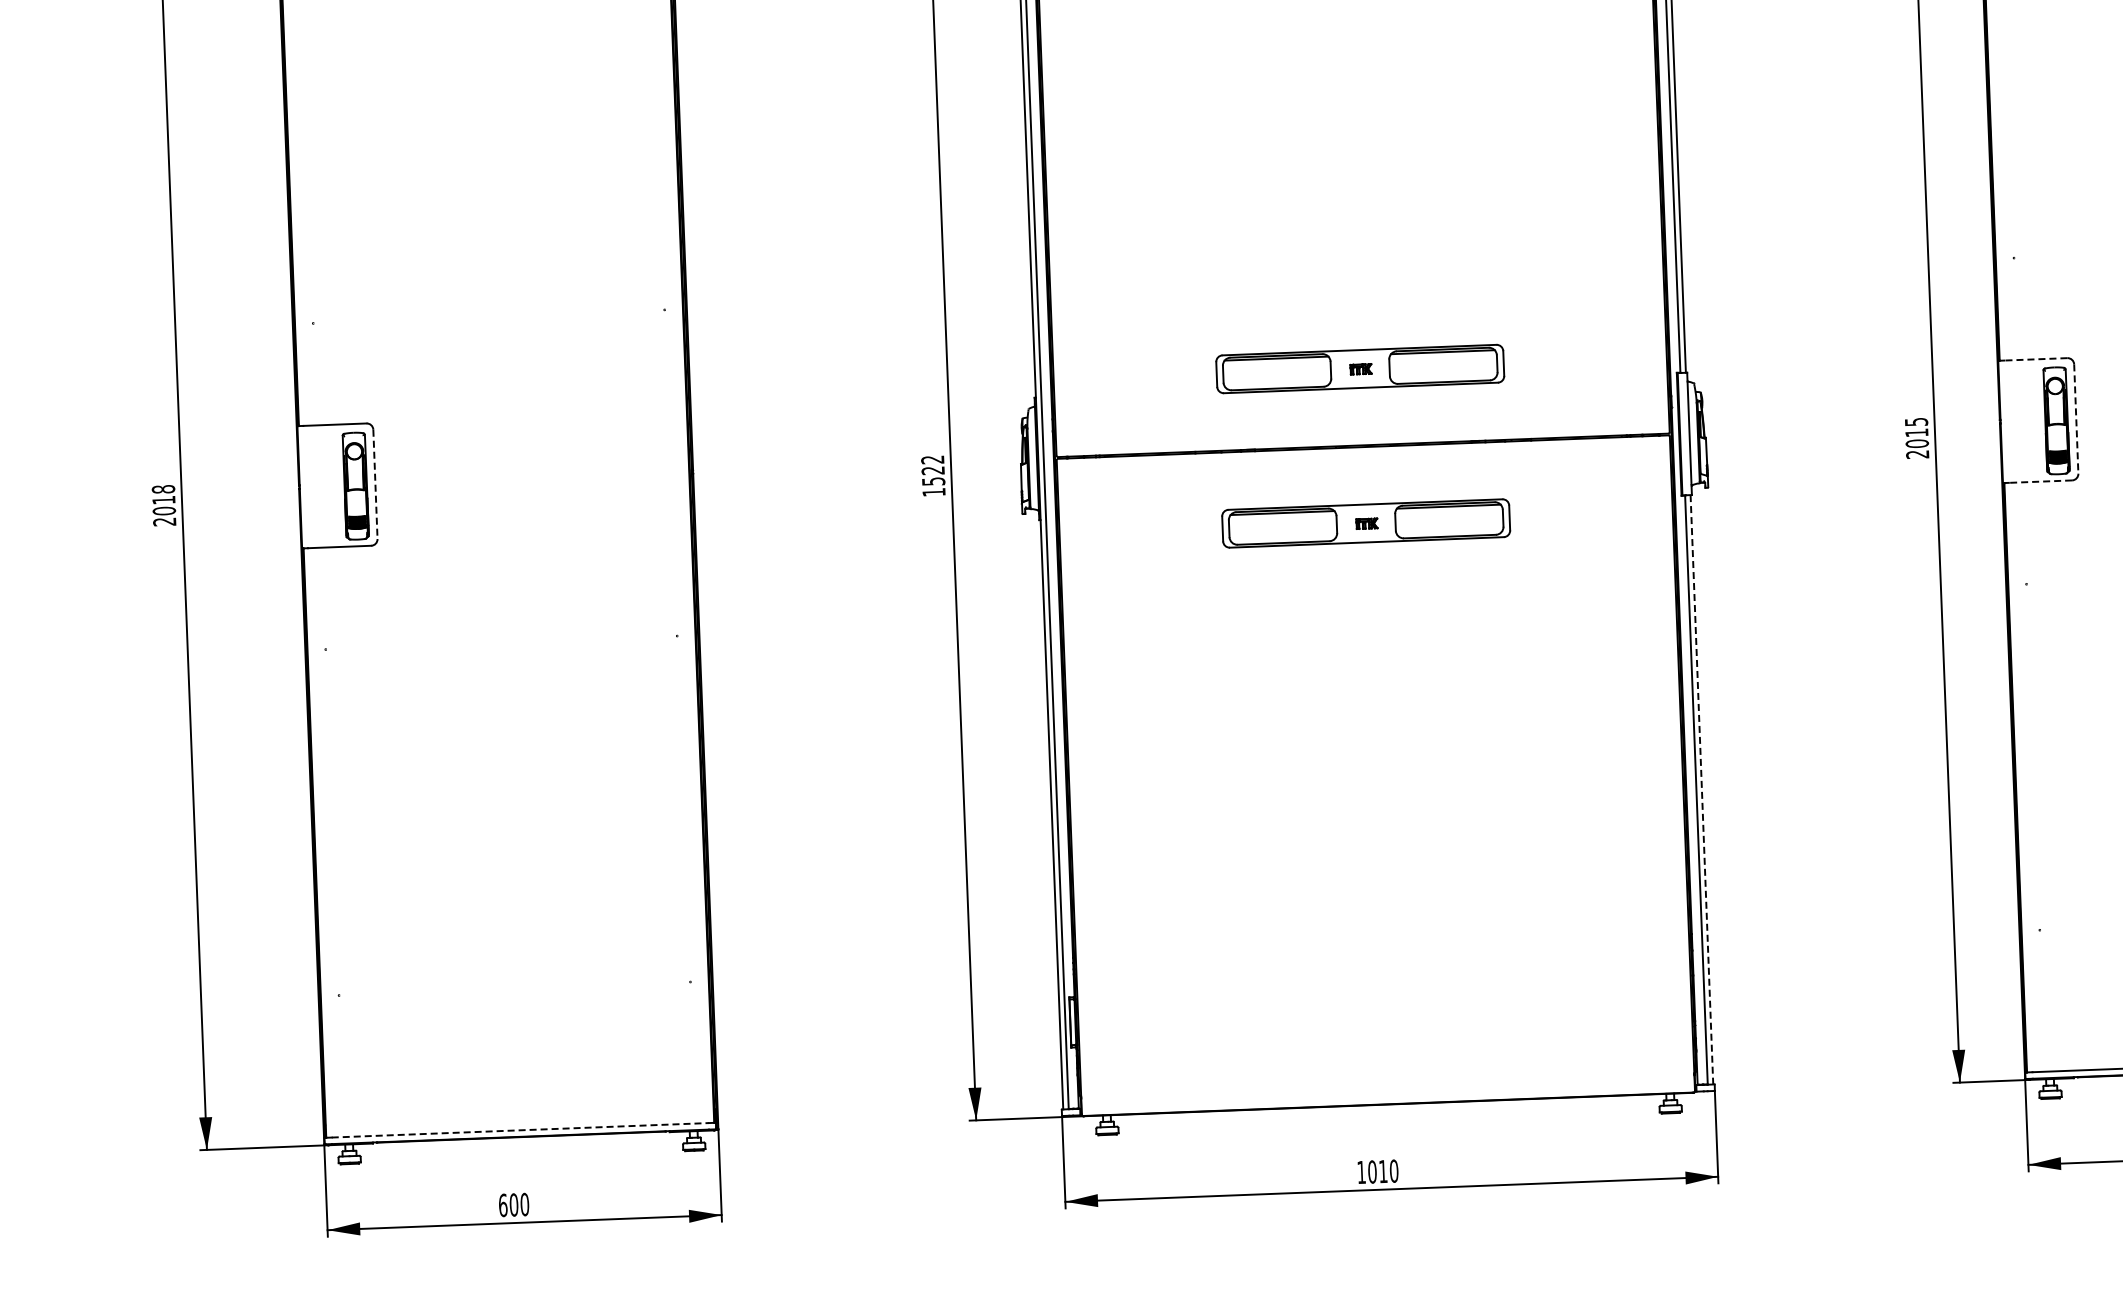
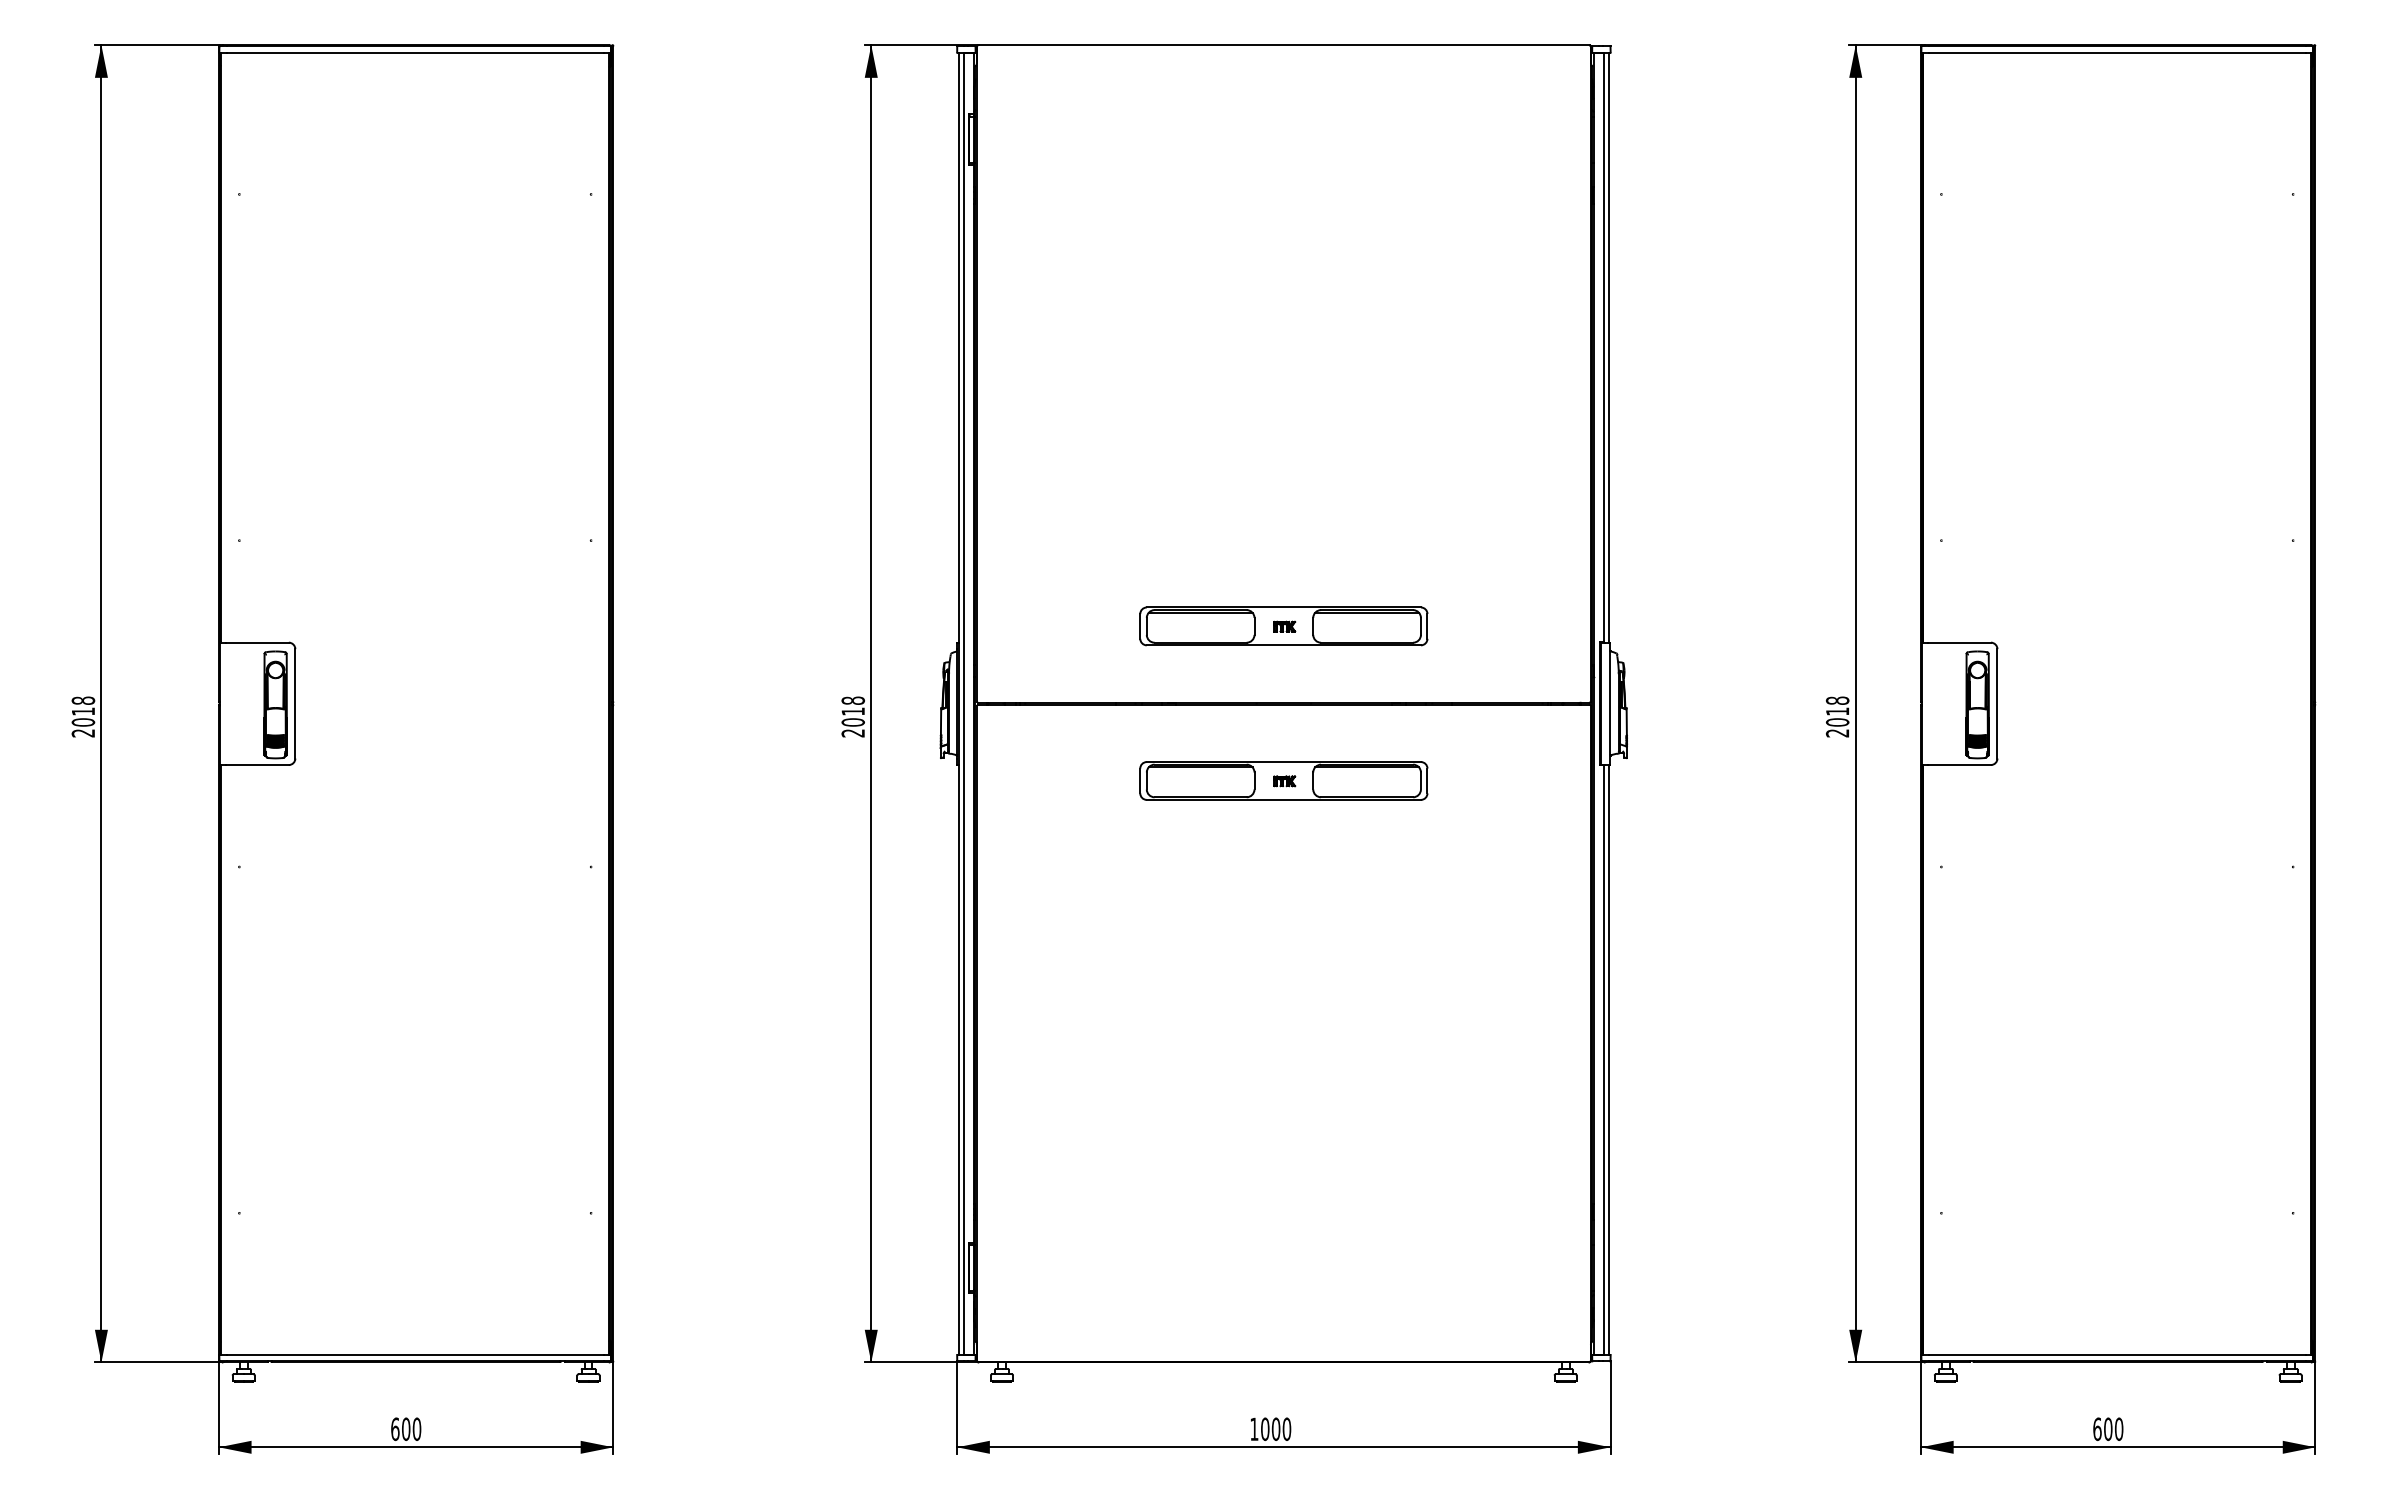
line: (2035, 359) -> (1959, 642), dashed -> solid
line: (2076, 418) -> (1997, 703), dashed -> solid
text: (1916, 421) -> (1837, 700), 2015 -> 2018
text: (933, 475) -> (853, 716), 1522 -> 2018
line: (2040, 482) -> (1959, 765), dashed -> solid
line: (375, 484) -> (295, 703), dashed -> solid
line: (1702, 789) -> (1609, 1059), dashed -> solid
line: (520, 1129) -> (415, 1354), dashed -> solid
text: (1382, 1170) -> (1275, 1428), 1010 -> 1000

